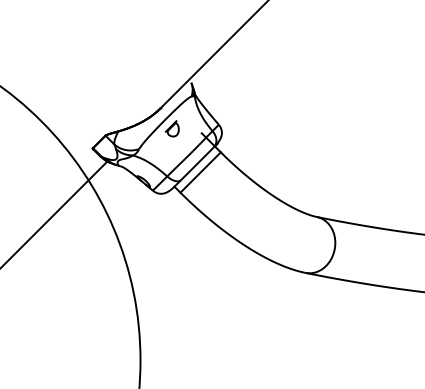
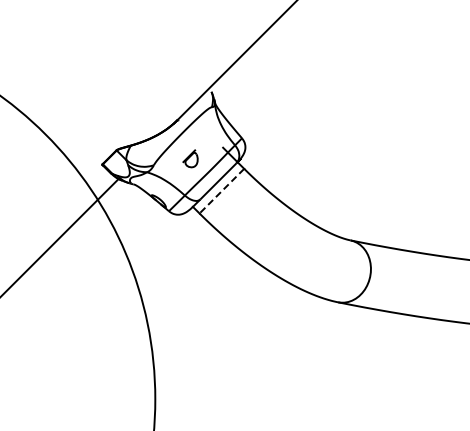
part: (172, 128) -> (190, 158), moved
line: (200, 172) -> (221, 191), solid -> dashed

